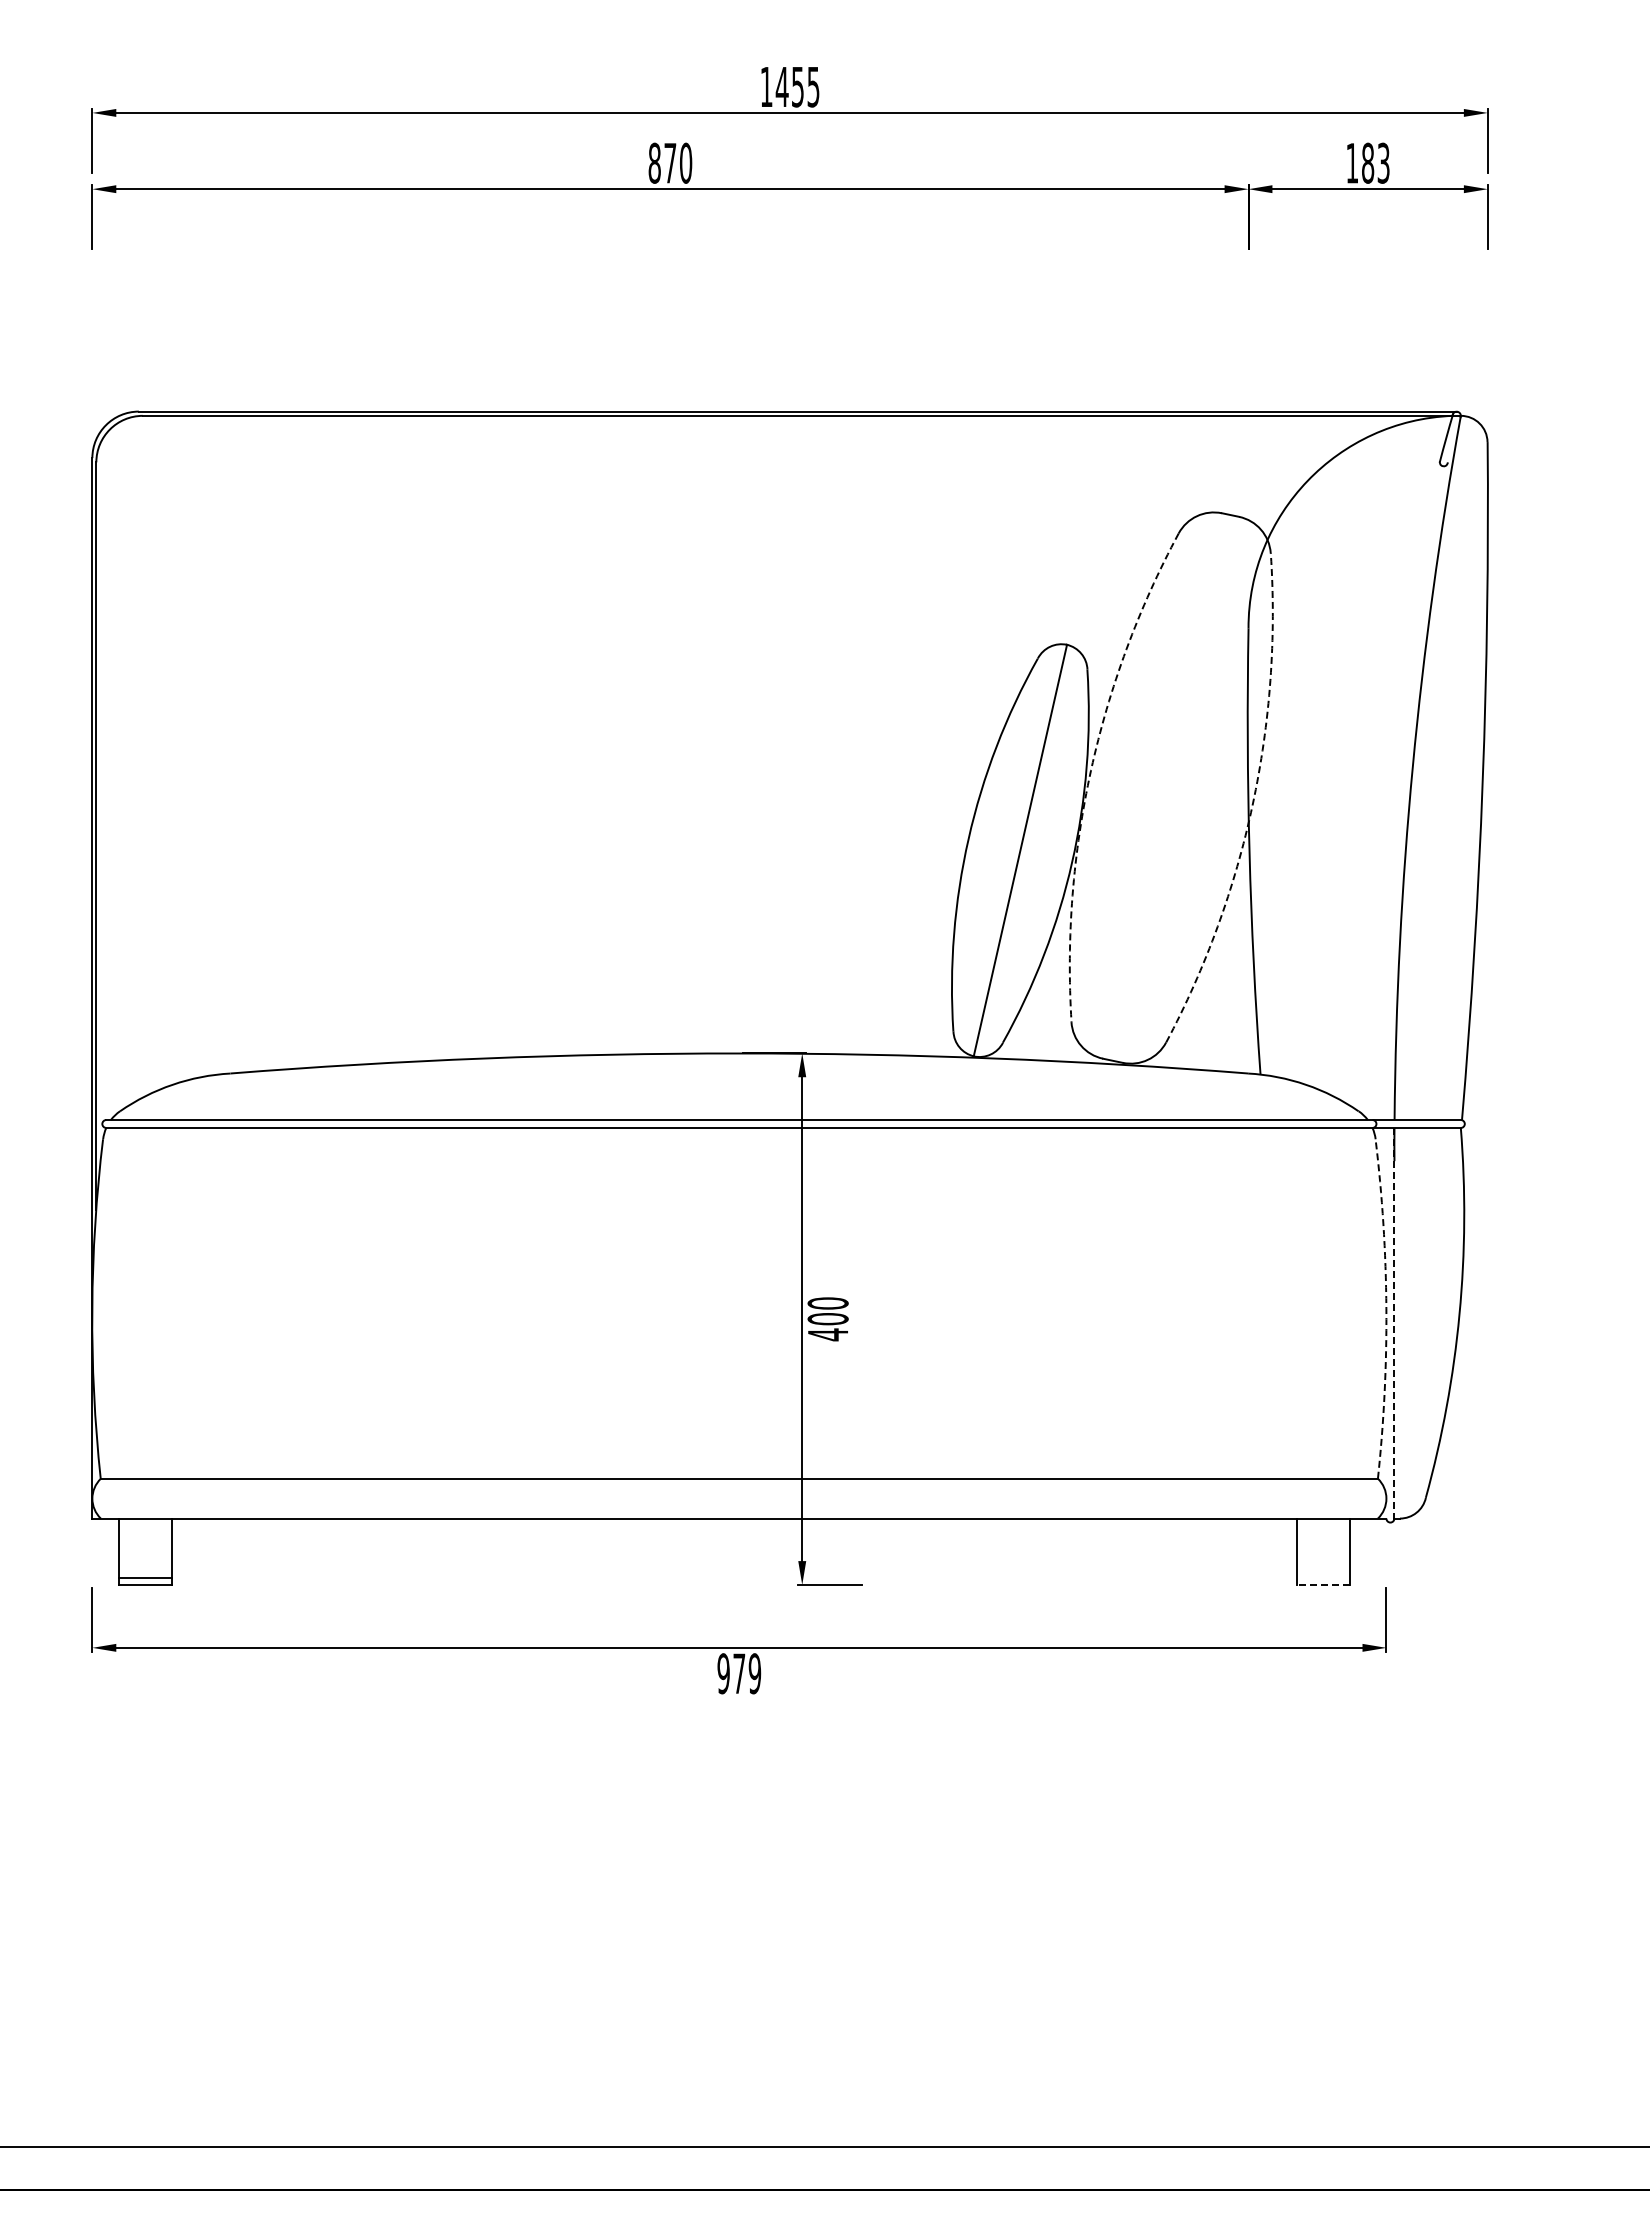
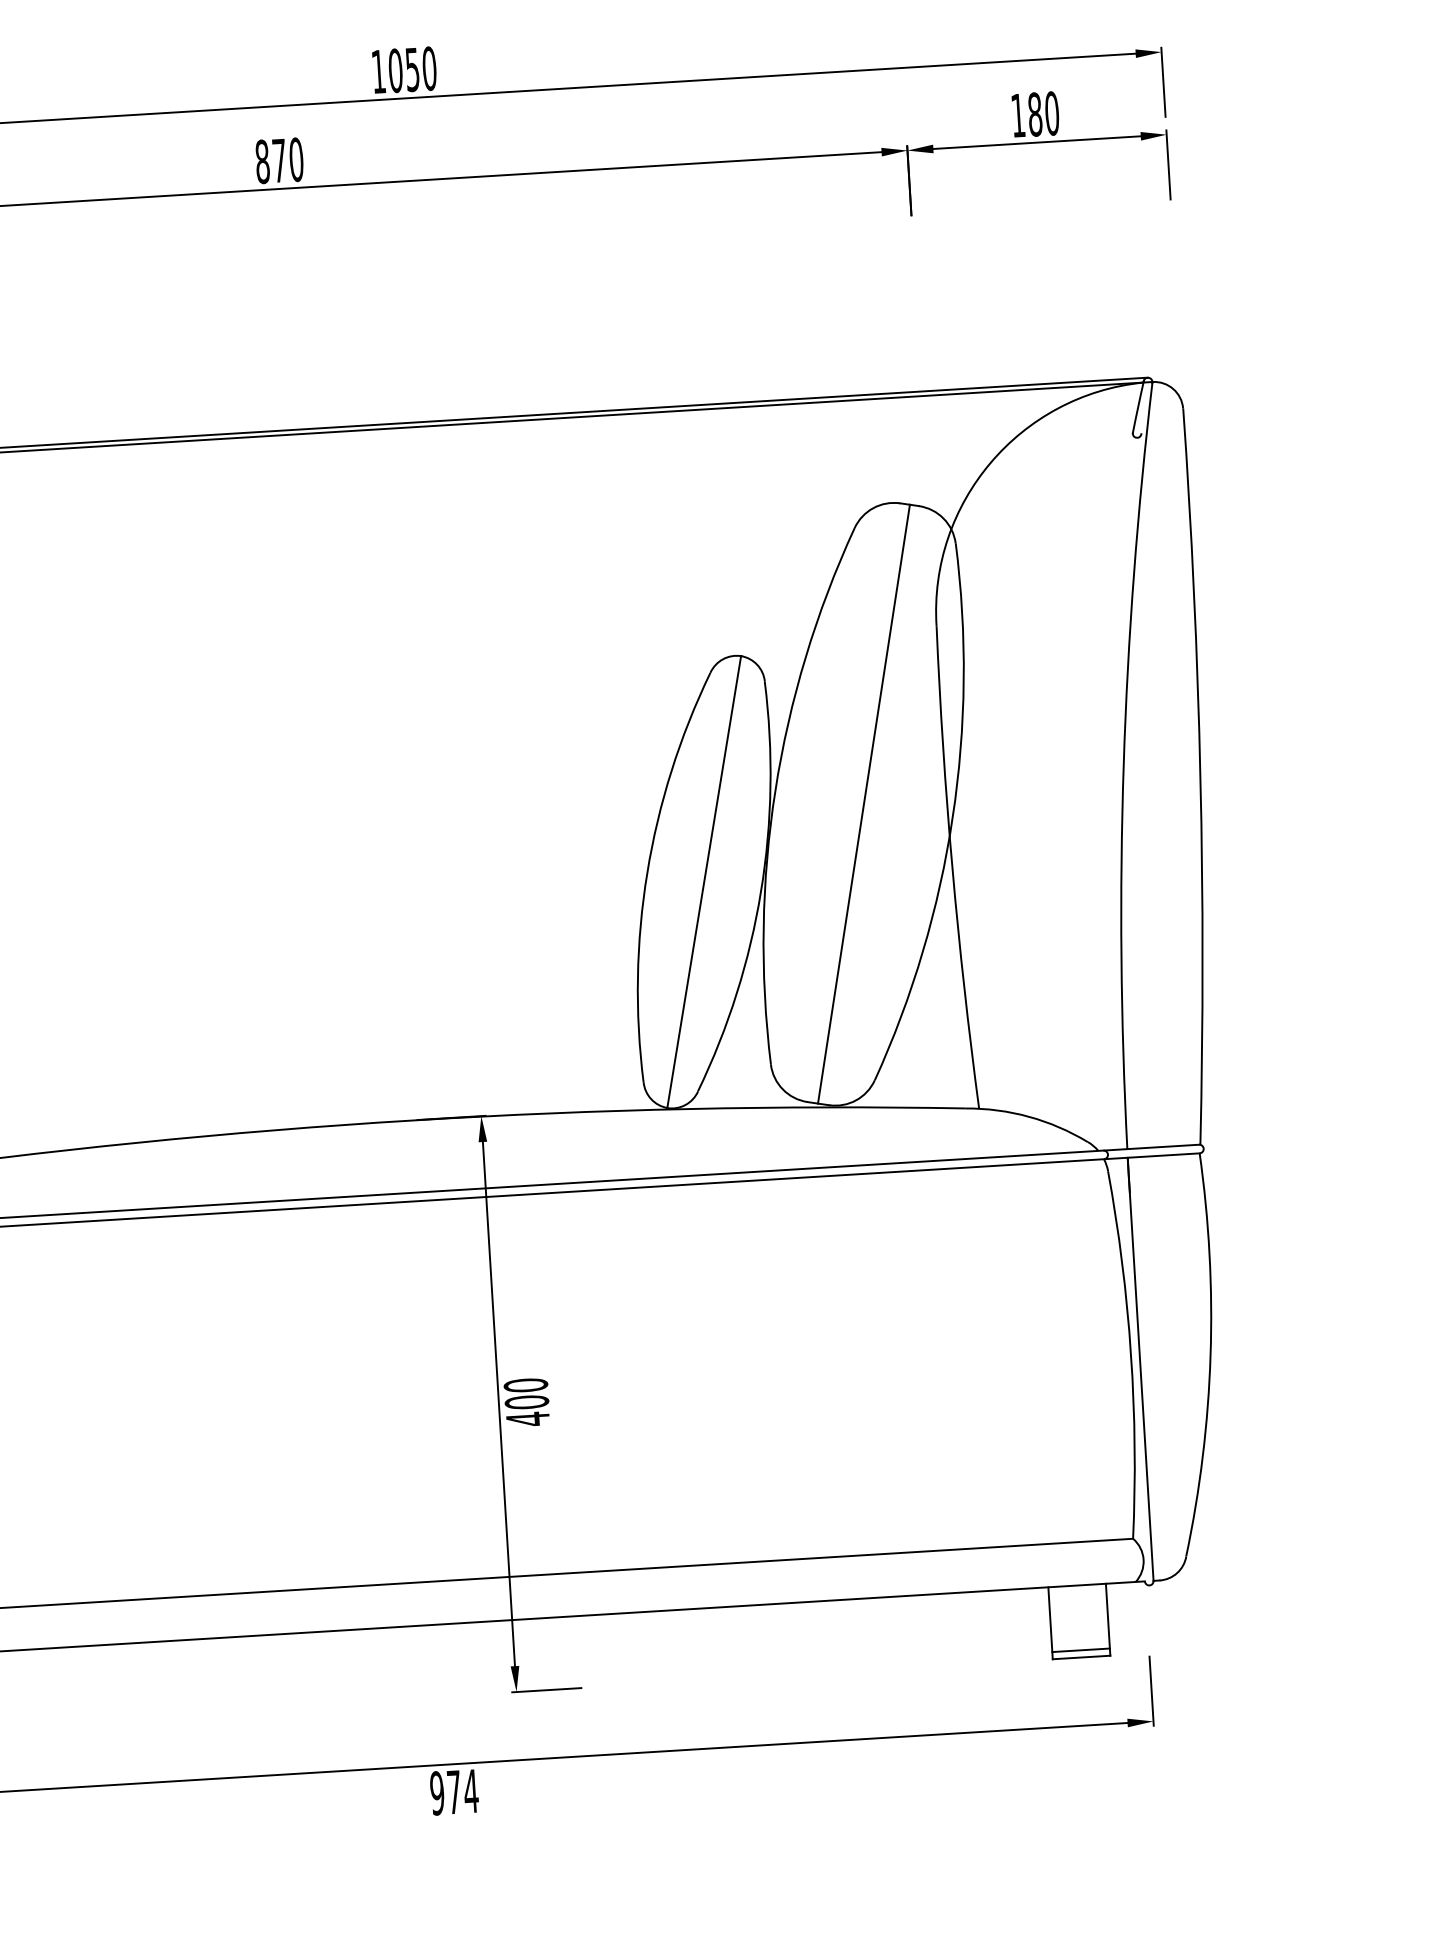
text: (797, 86) -> (412, 69), 1455 -> 1050
text: (1383, 162) -> (1051, 112), 183 -> 180
arc: (1091, 770) -> (775, 790), dashed -> solid
line: (1171, 787) -> (863, 803), added
arc: (1252, 805) -> (952, 817), dashed -> solid
arc: (1386, 1308) -> (1131, 1353), dashed -> solid
line: (1394, 1323) -> (1140, 1369), dashed -> solid
line: (1323, 1578) -> (1080, 1650), added
line: (1323, 1585) -> (1081, 1658), dashed -> solid
text: (754, 1673) -> (470, 1791), 979 -> 974

